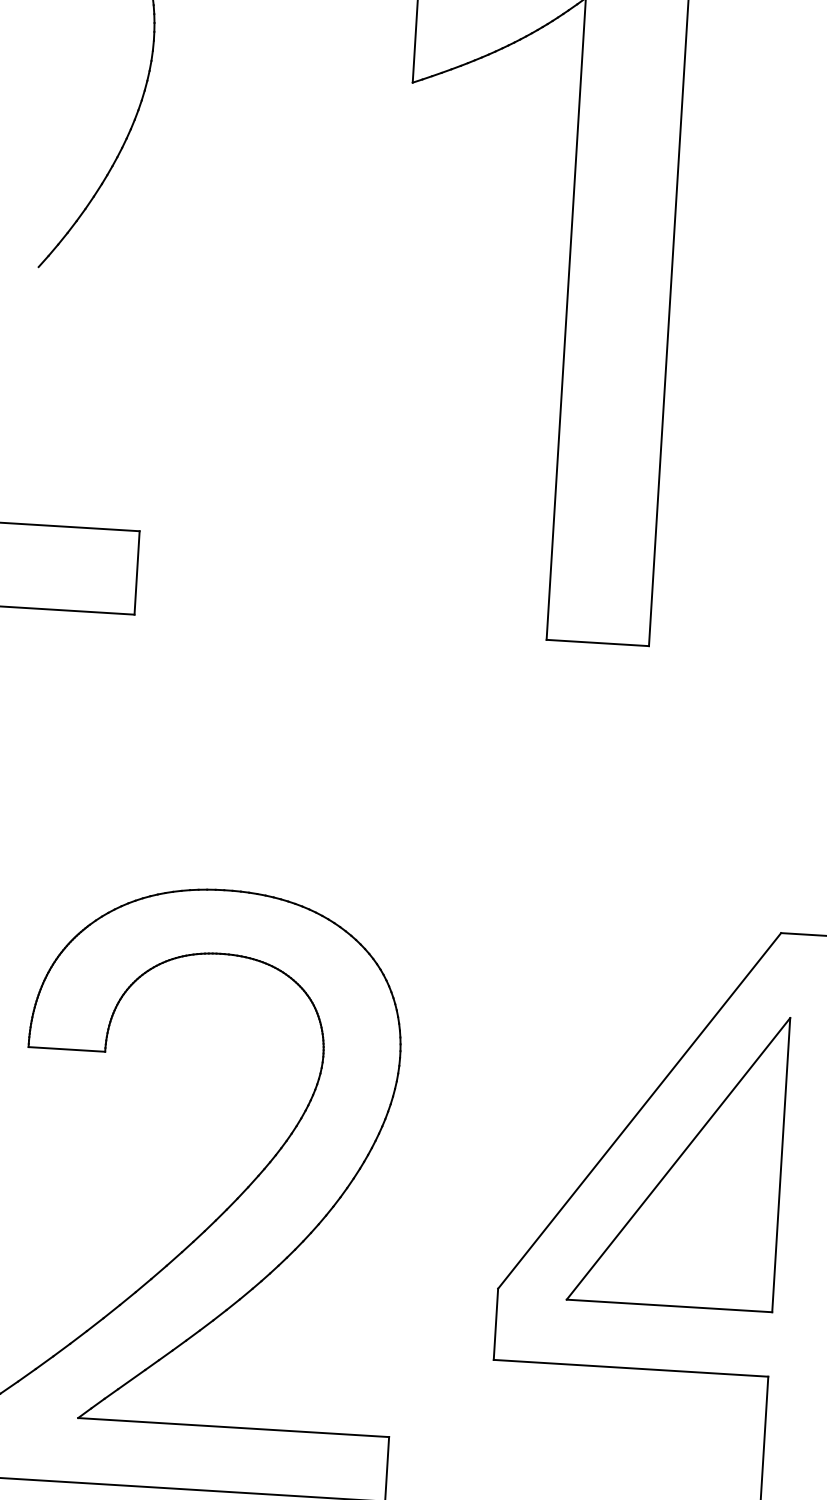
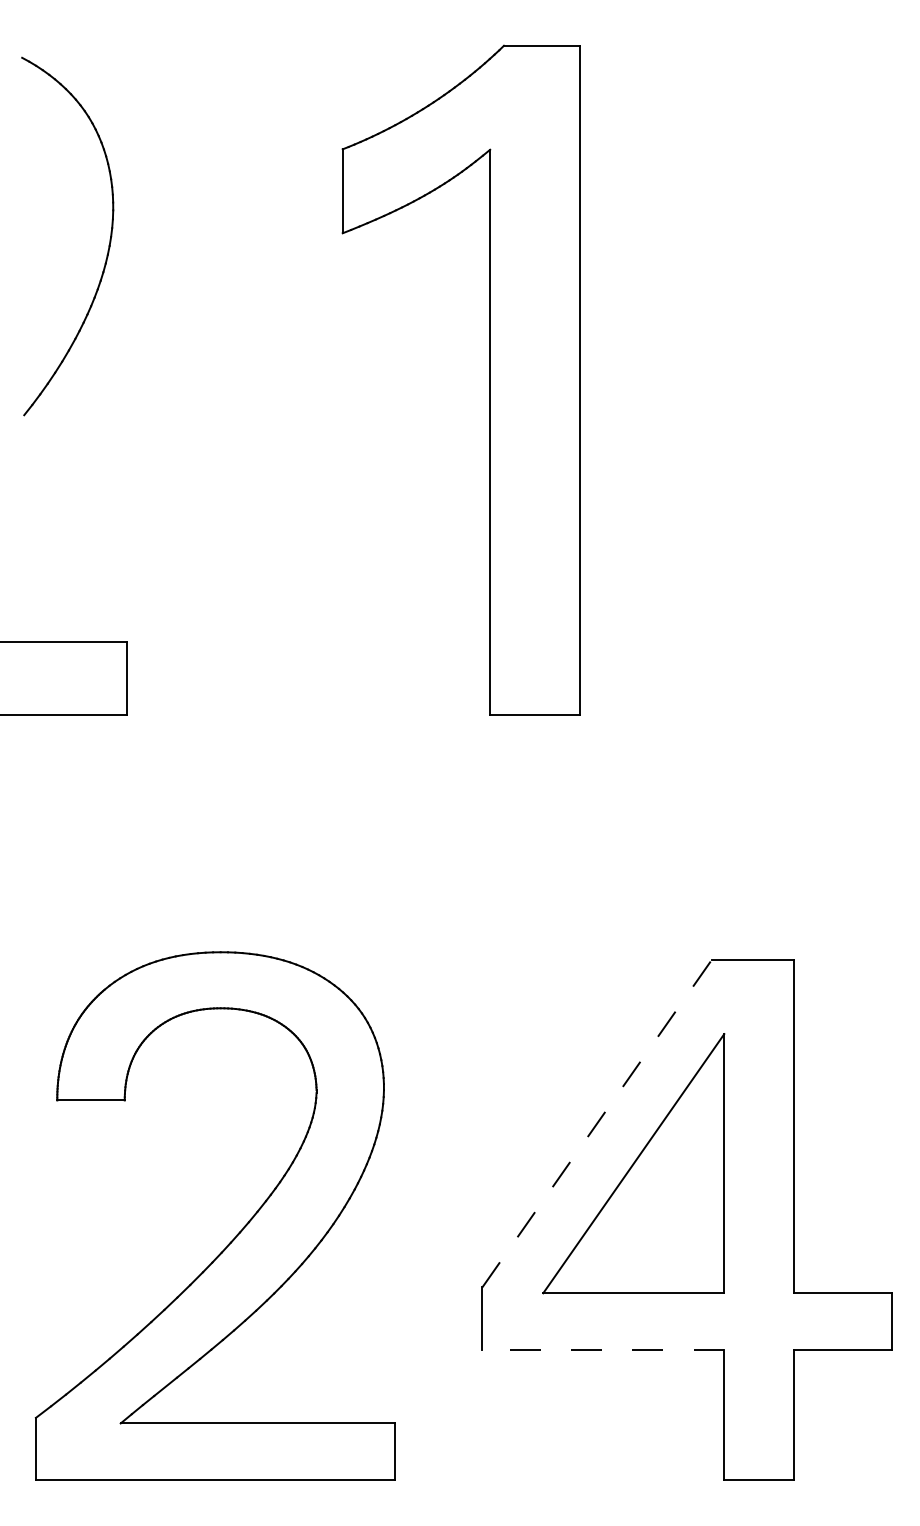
line: (640, 1110) -> (597, 1123), solid -> dashed
line: (631, 1368) -> (603, 1350), solid -> dashed

